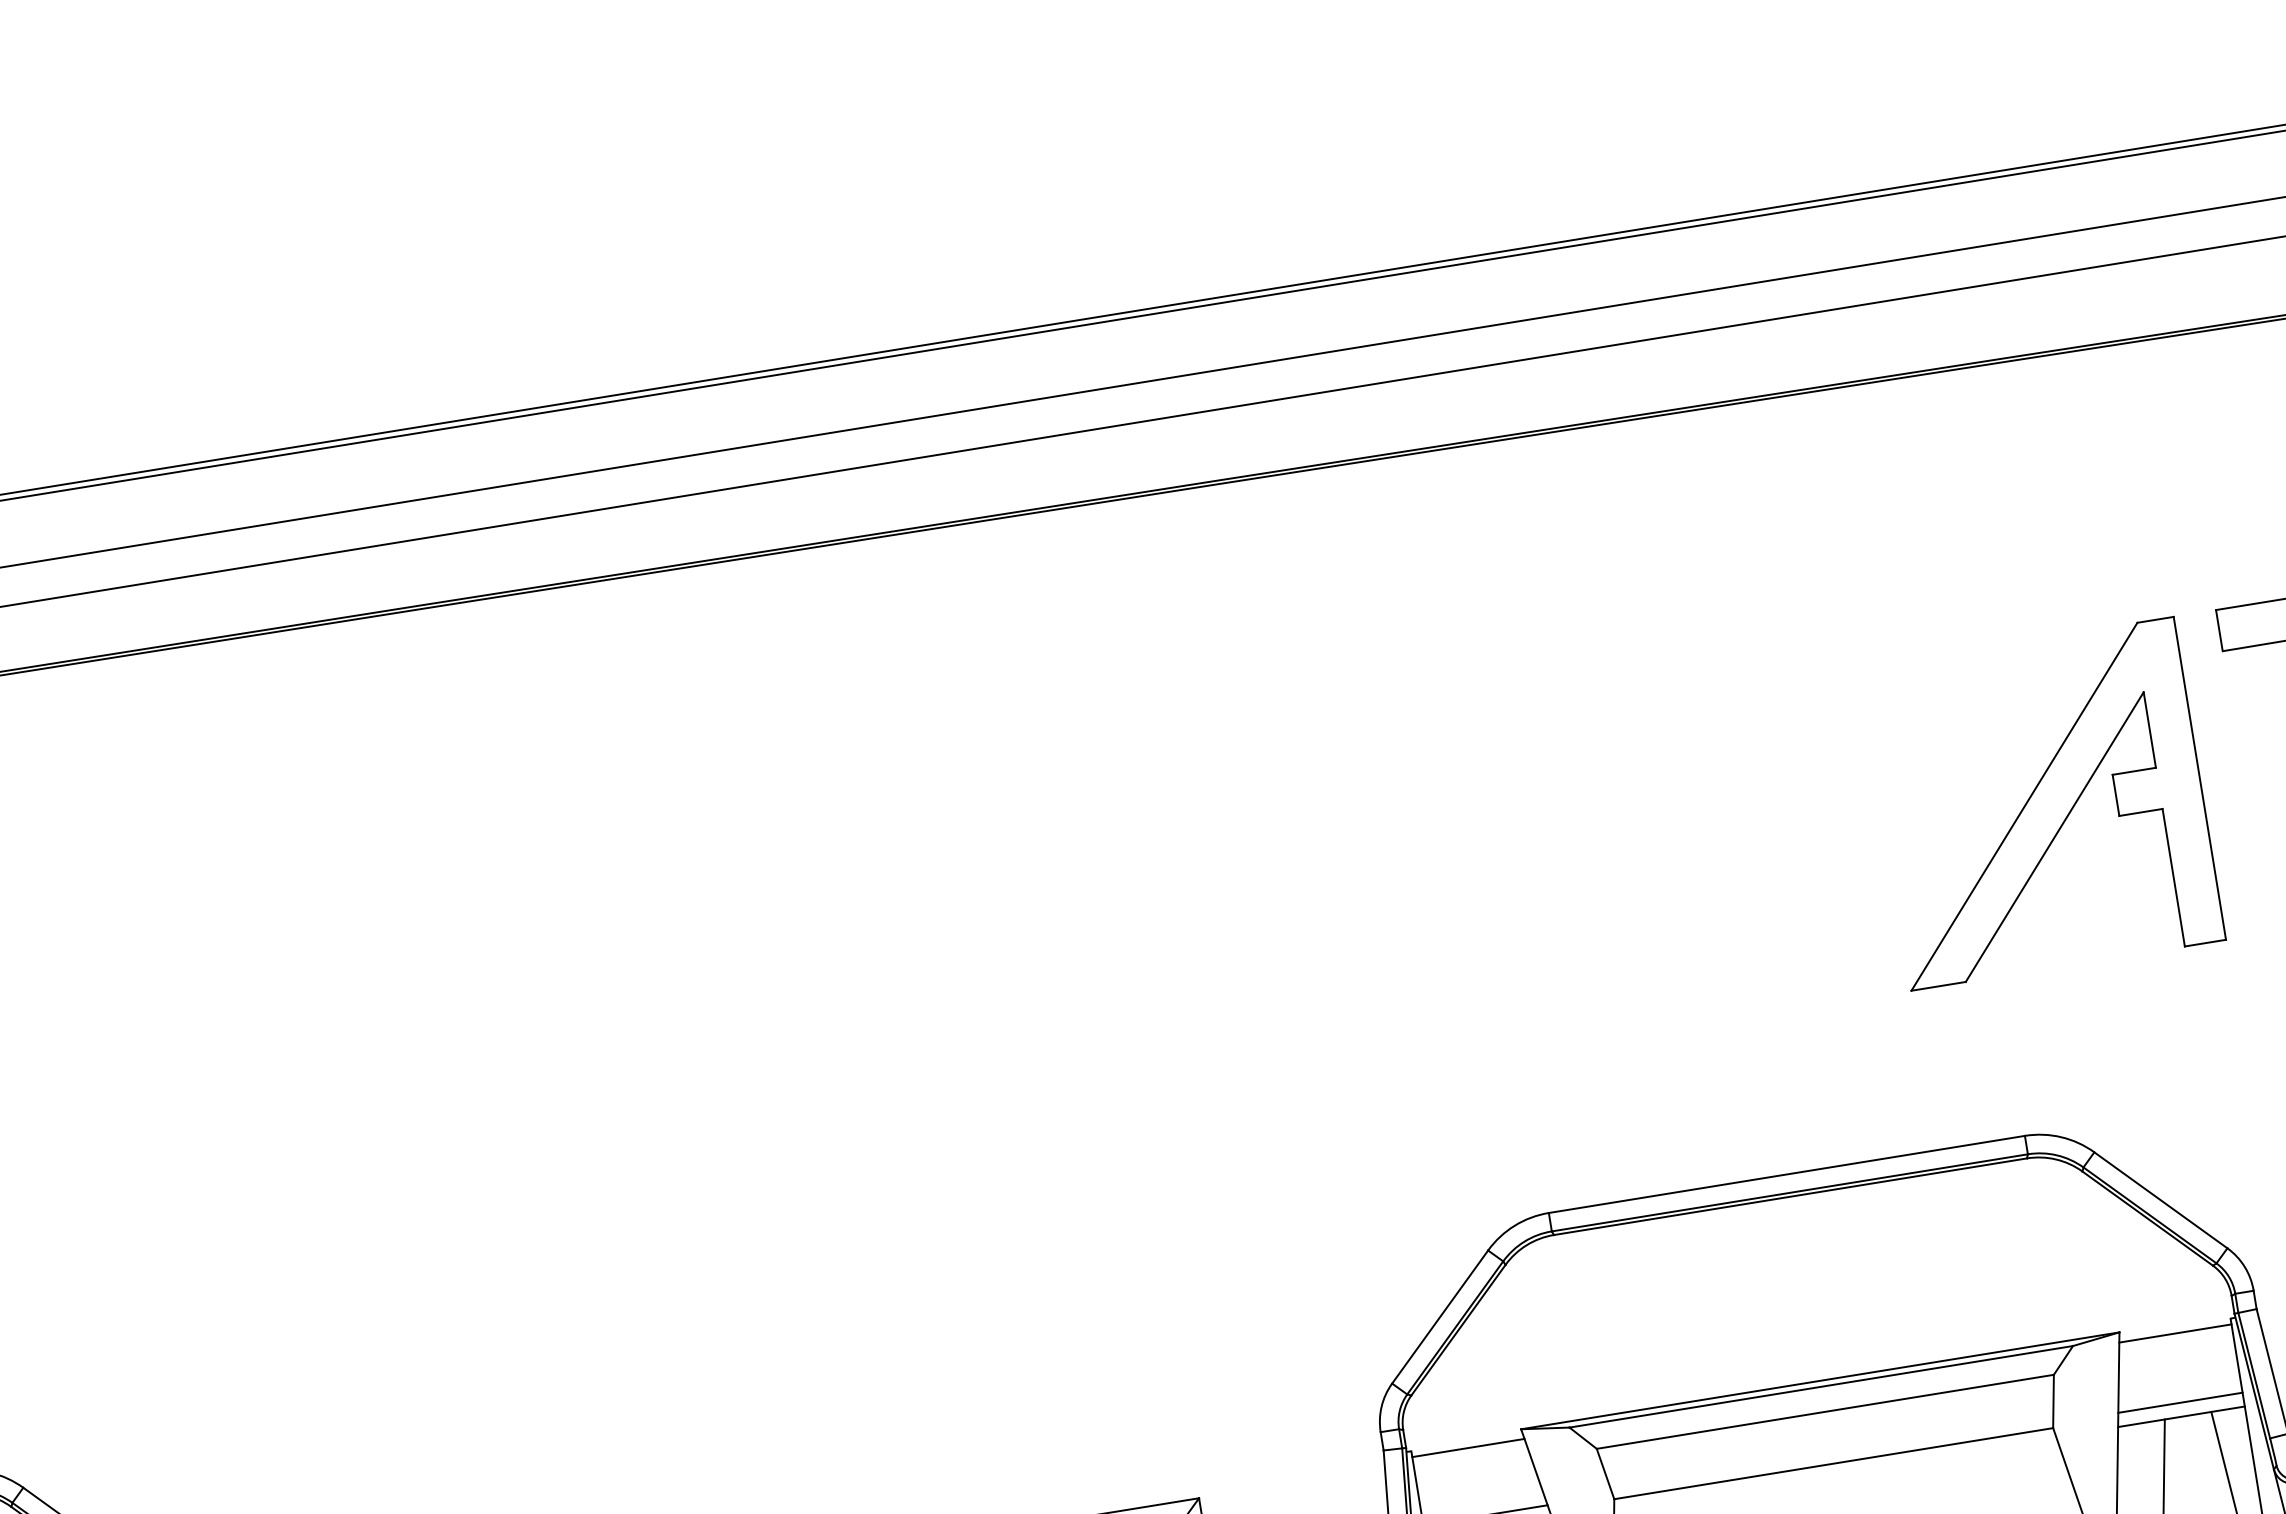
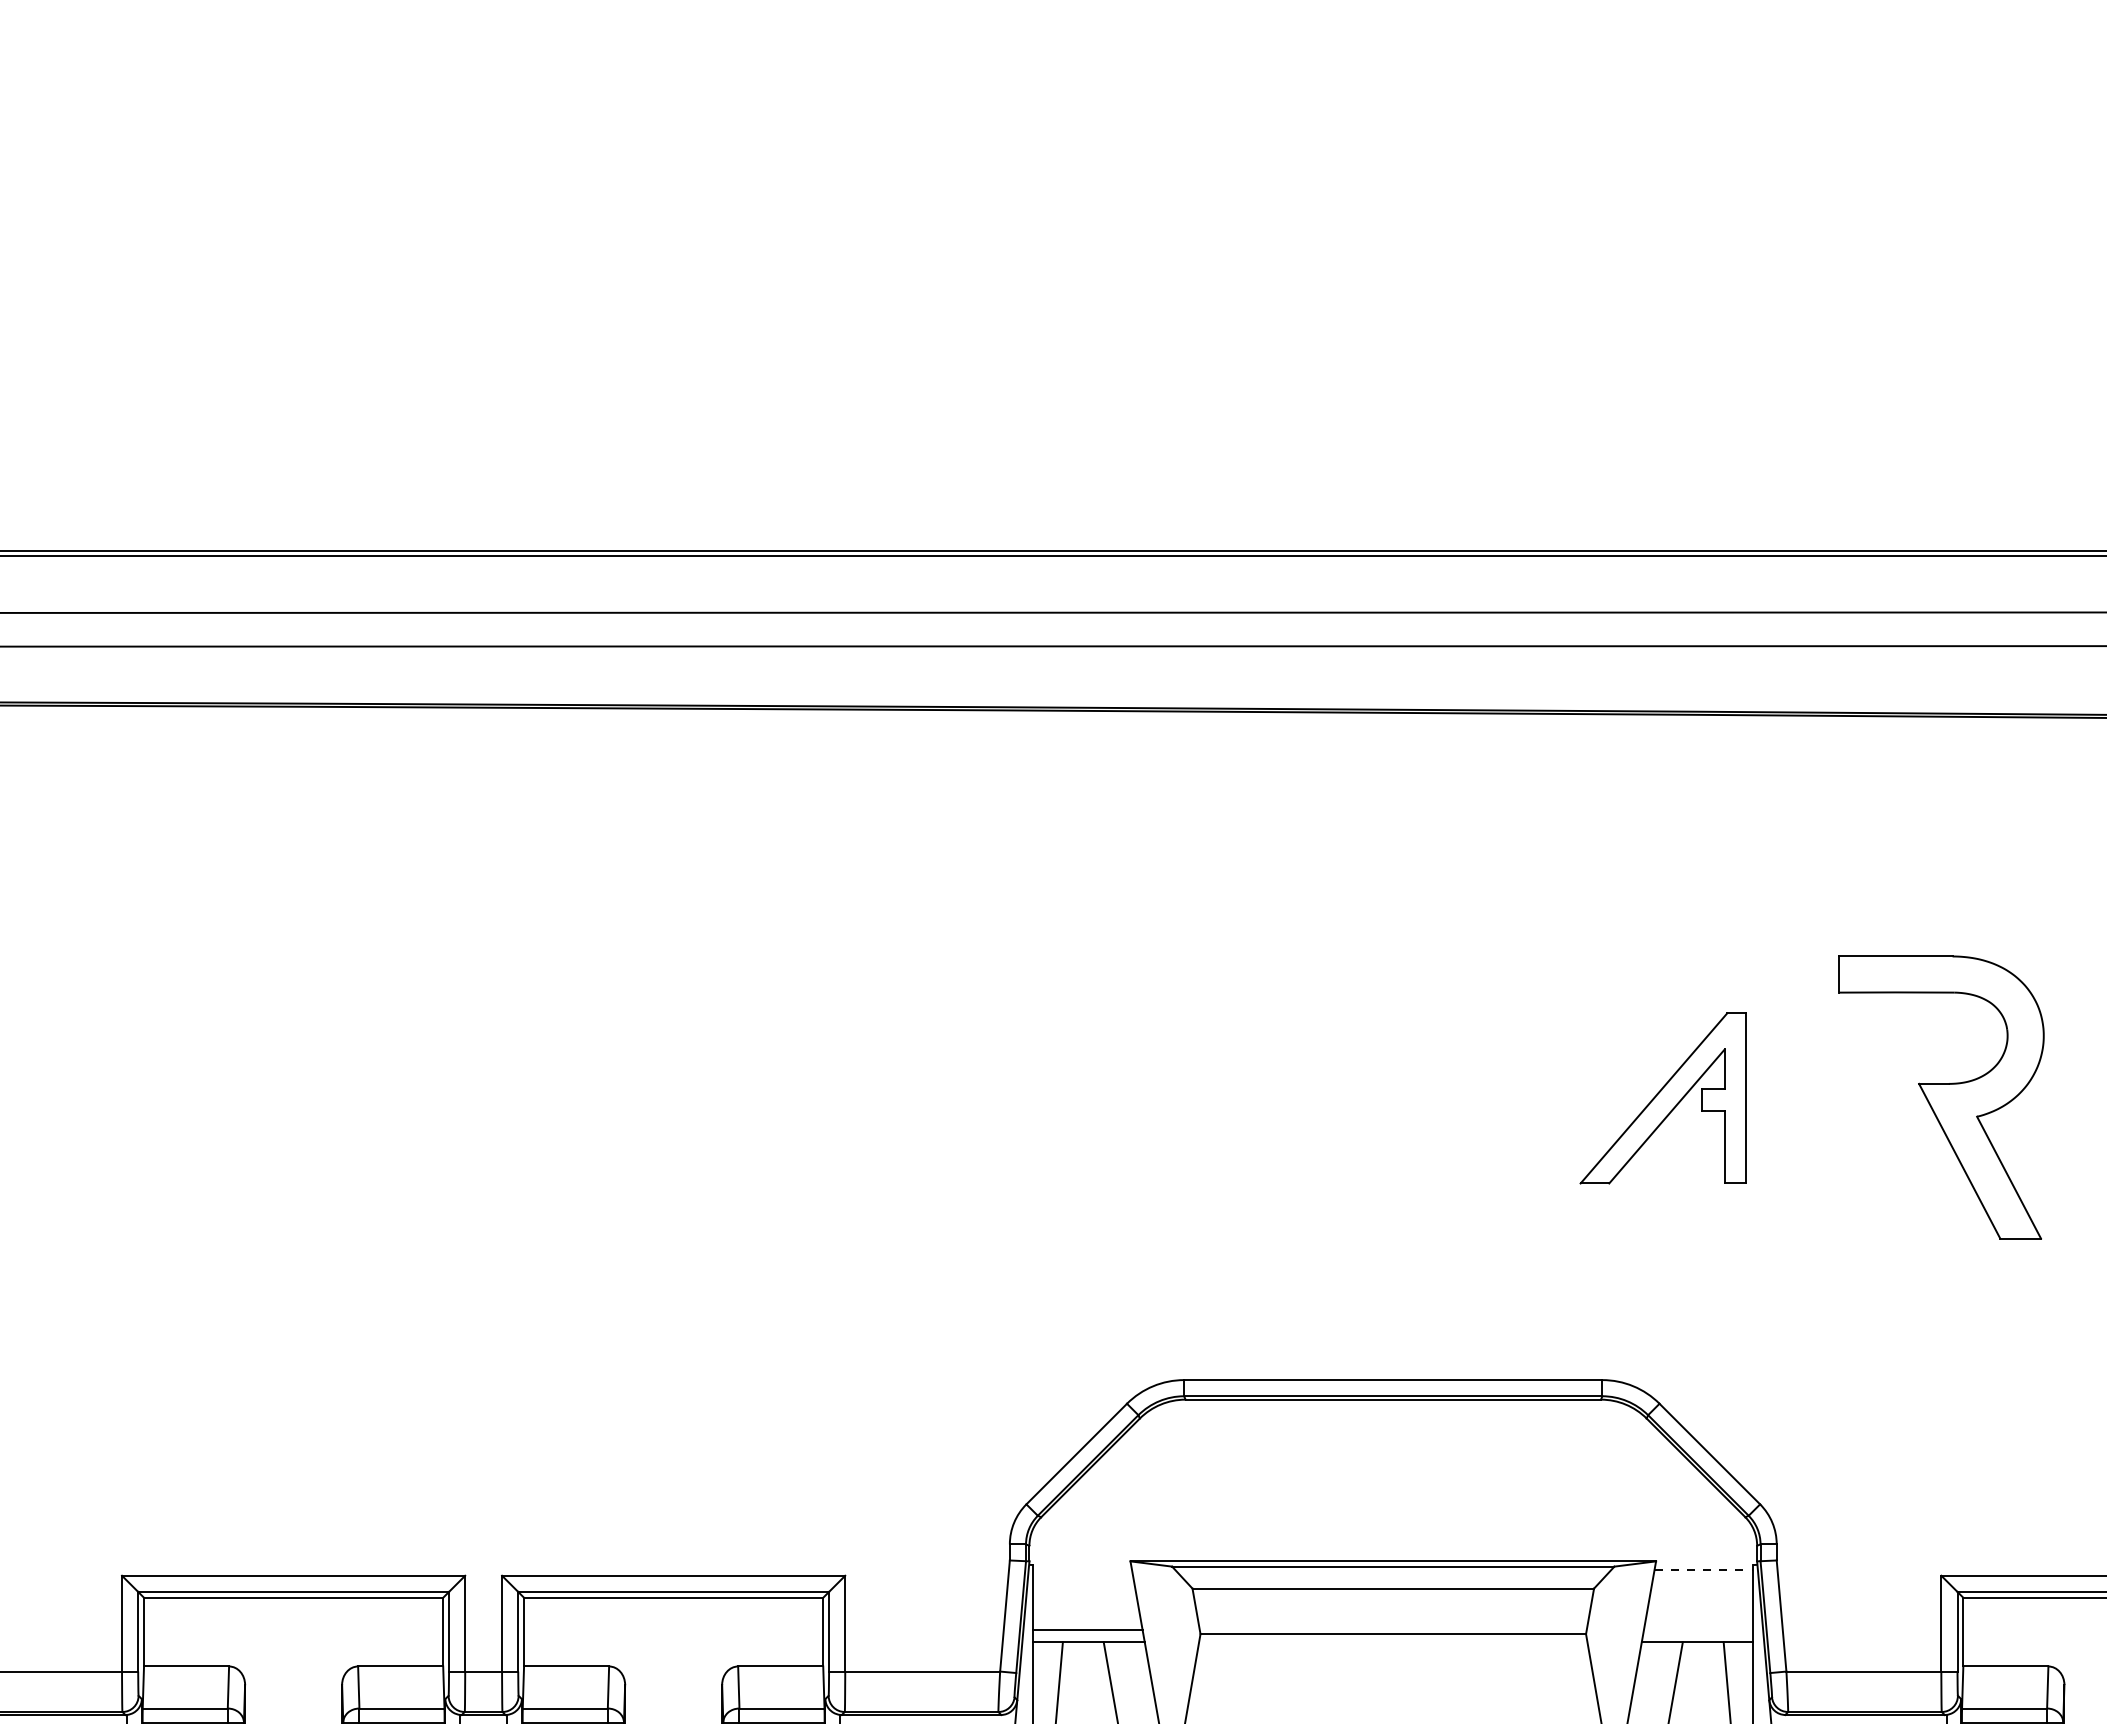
part: (2042, 804) -> (1663, 1098), size x0.6
line: (2176, 1333) -> (1704, 1570), solid -> dashed
line: (2180, 1403) -> (1698, 1630), removed
line: (1468, 1448) -> (1082, 1570), removed

